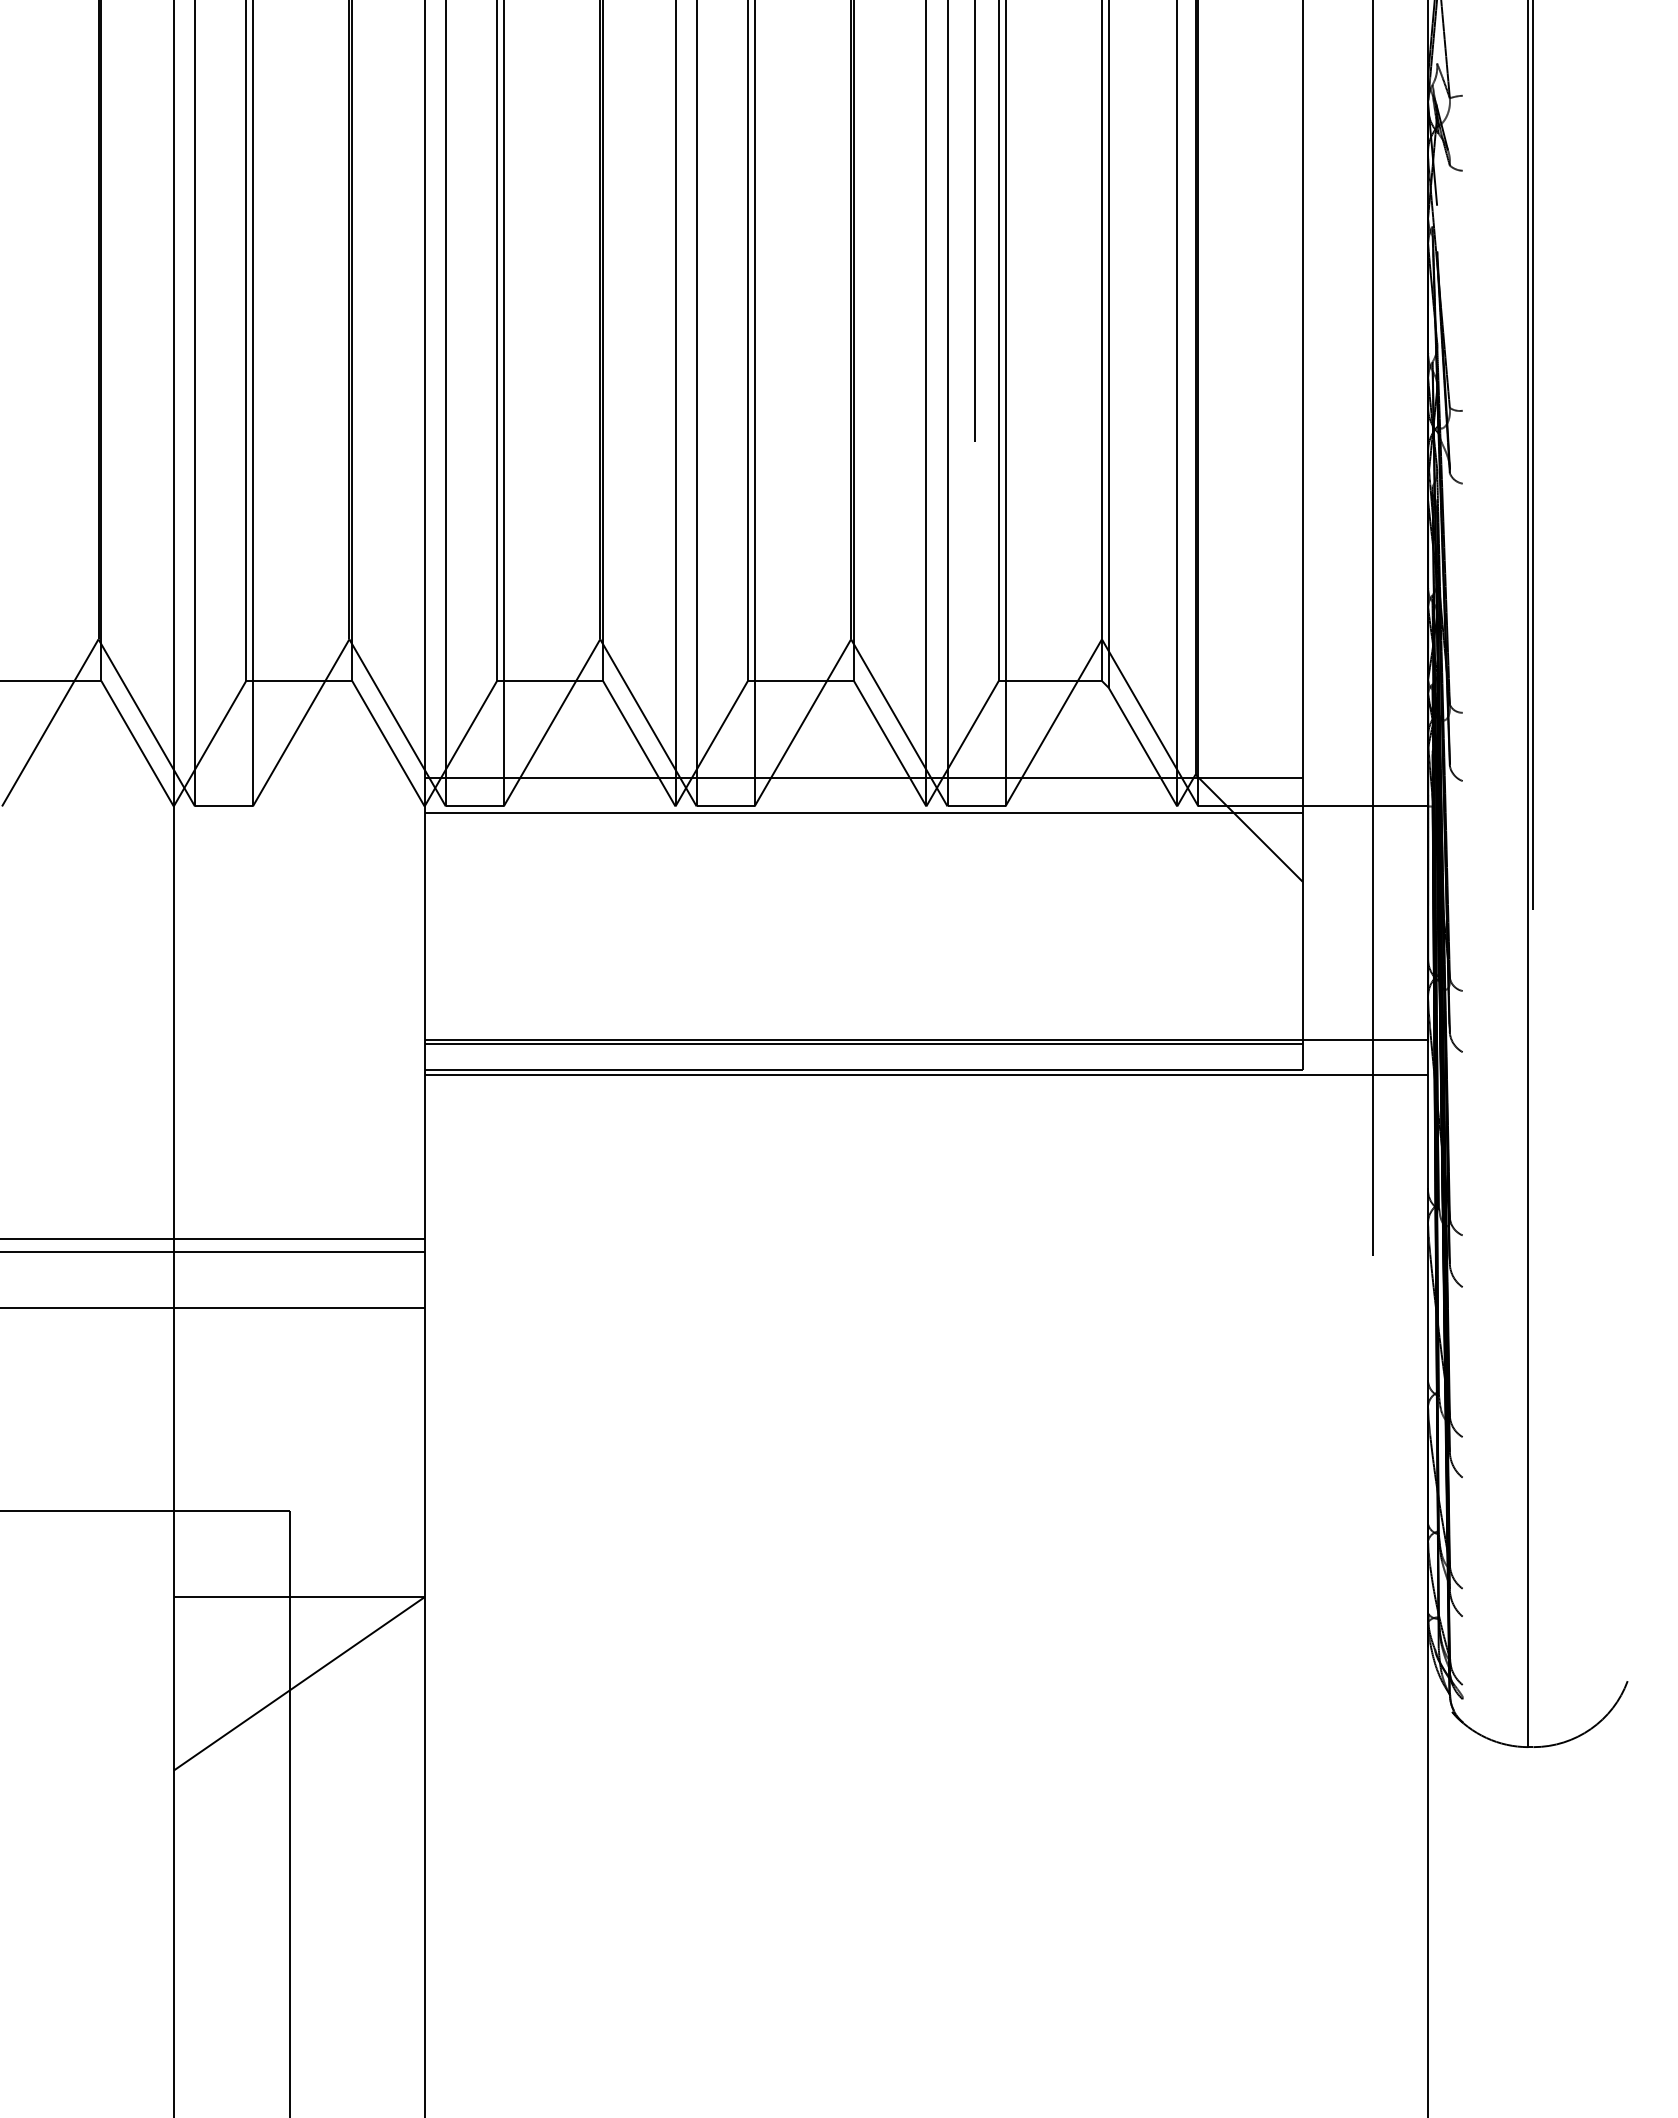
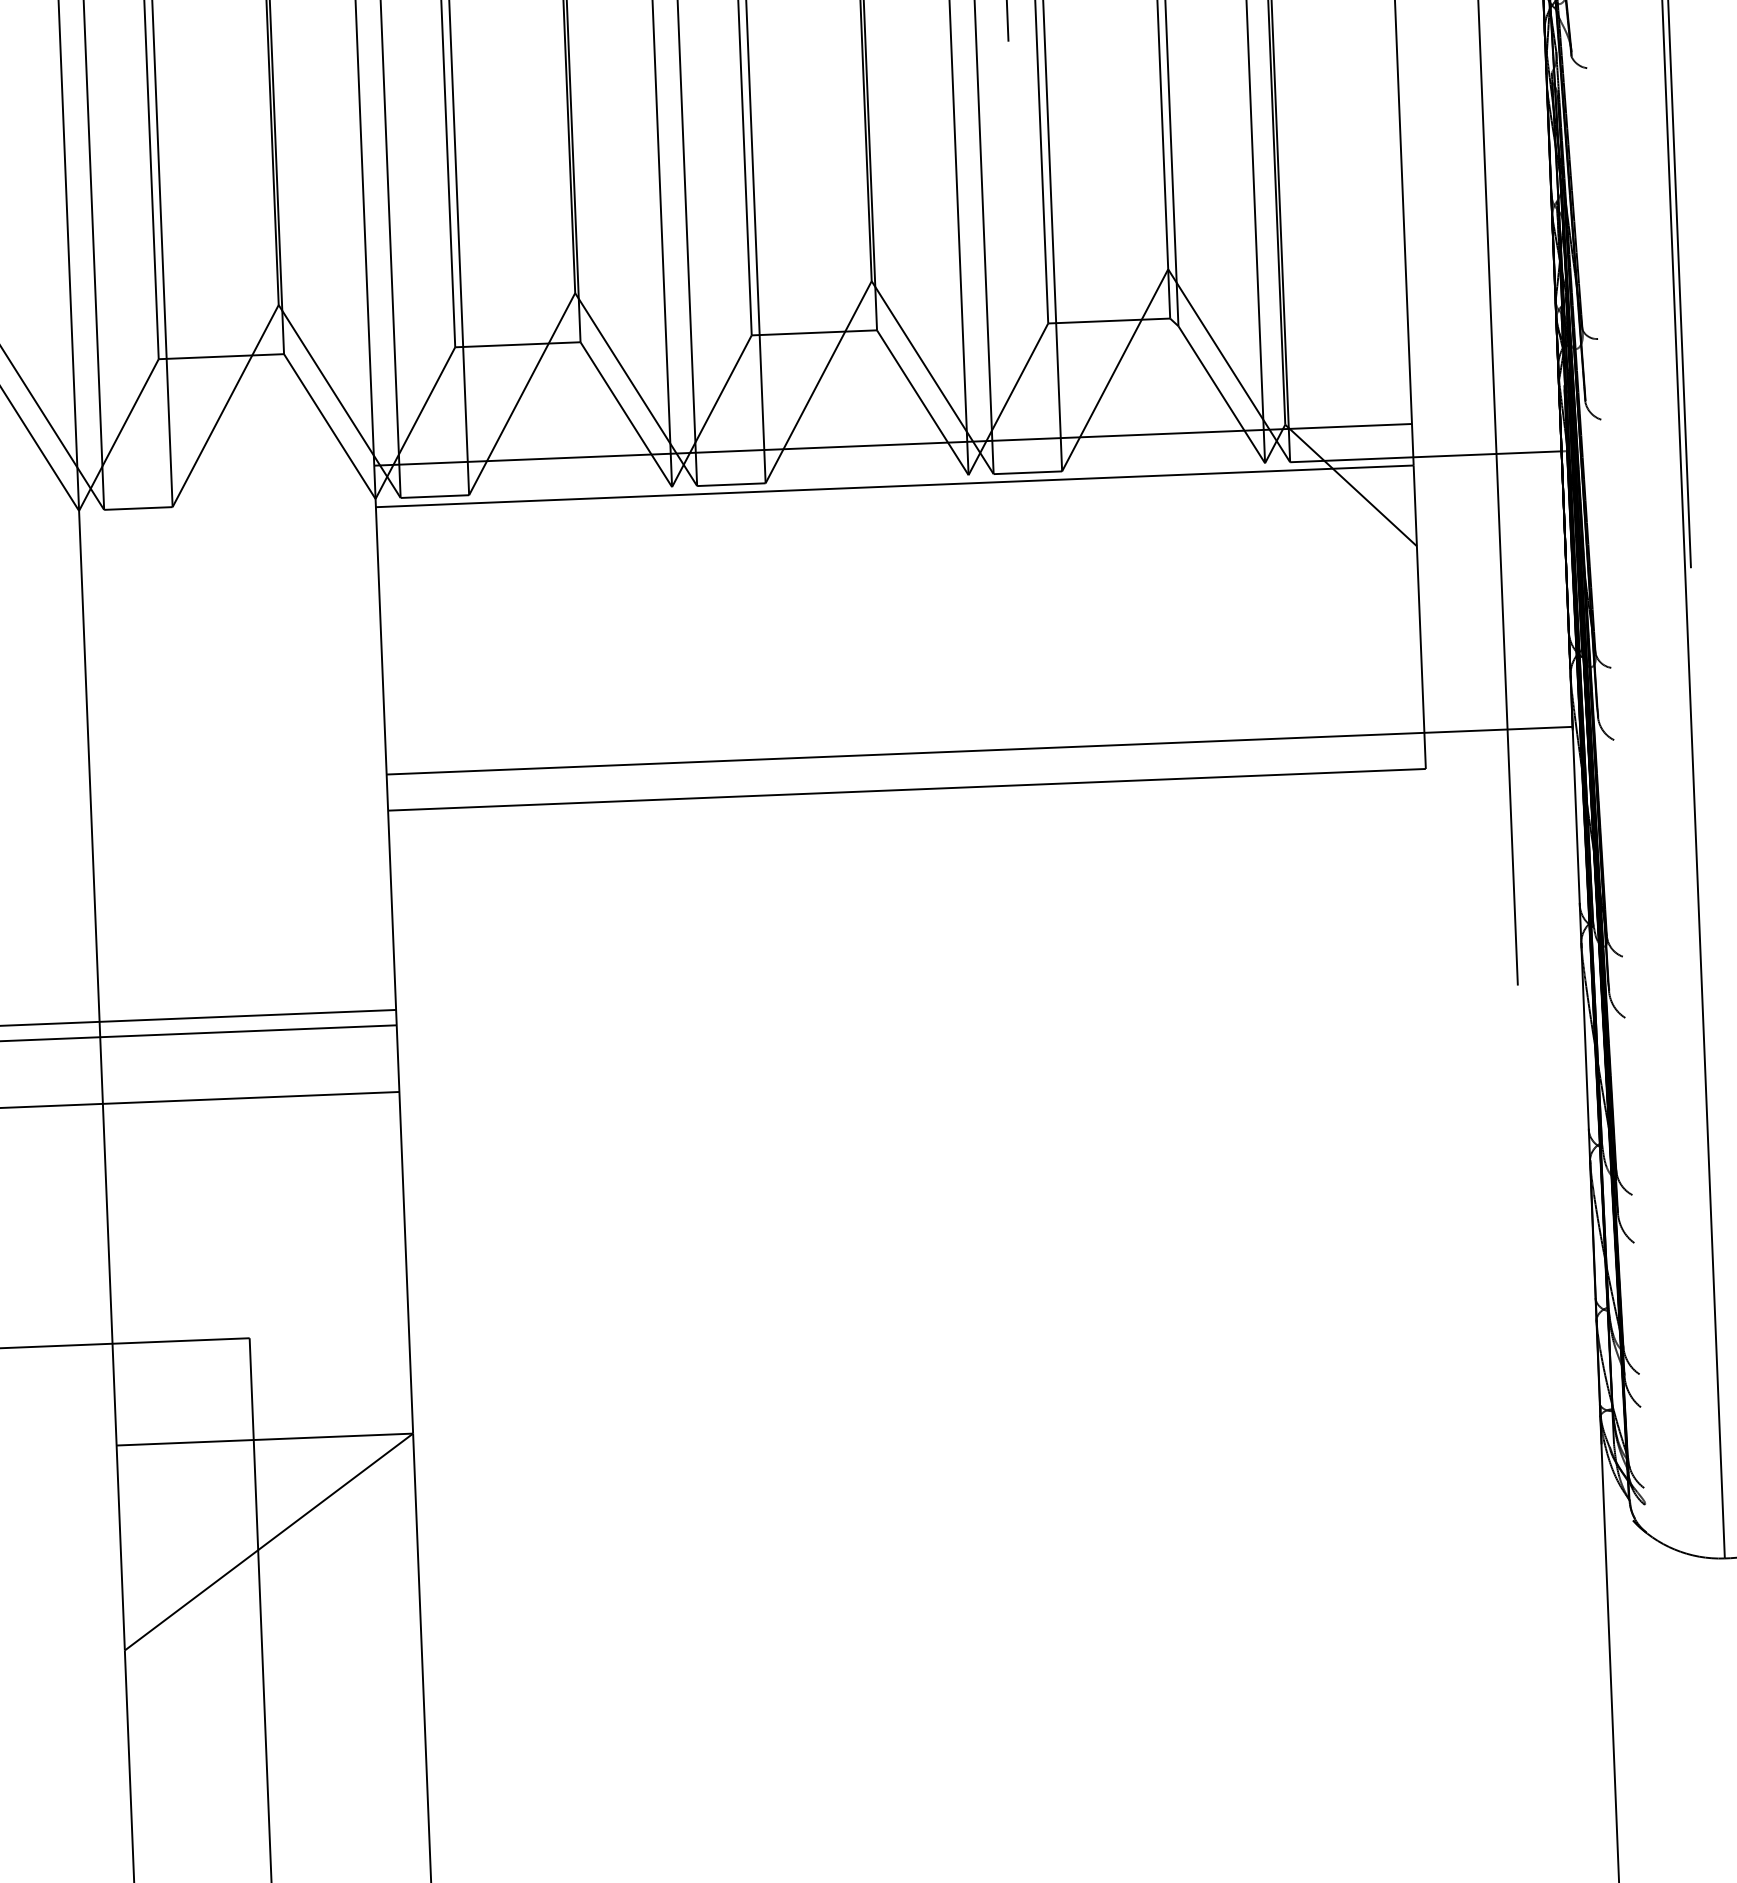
line: (863, 1044) -> (905, 759), removed
line: (926, 1075) -> (981, 793), removed

